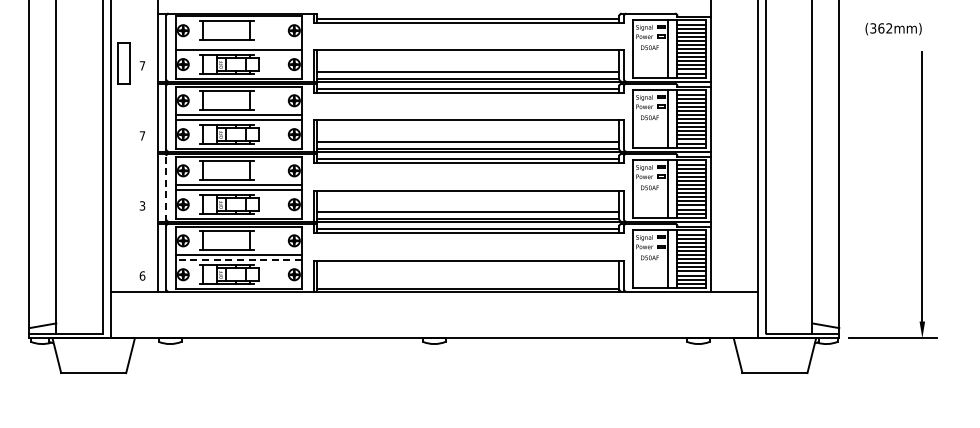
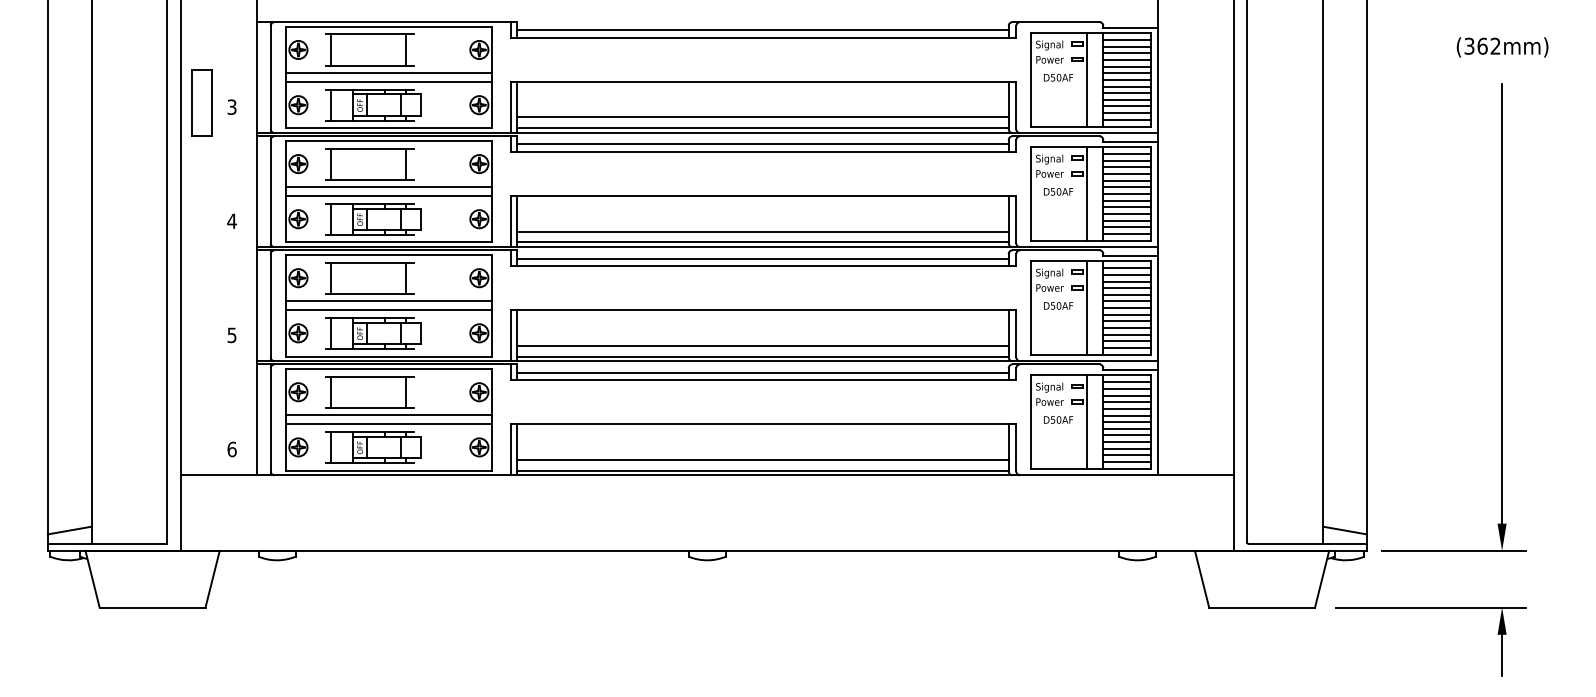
text: (893, 29) -> (1502, 48), moved
line: (238, 44) -> (388, 72), added
text: (142, 65) -> (232, 106), 7 -> 3
text: (142, 135) -> (232, 220), 7 -> 4
line: (166, 187) -> (271, 305), dashed -> solid
text: (142, 205) -> (232, 334), 3 -> 5
line: (238, 260) -> (388, 424), dashed -> solid
line: (468, 282) -> (762, 460), added
part: (878, 373) -> (1430, 608), added

